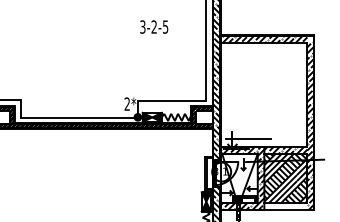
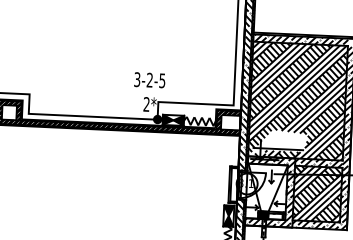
text: (154, 26) -> (150, 79), moved
hatch: (264, 94) -> (298, 100), added
hatch: (285, 206) -> (315, 225), added

